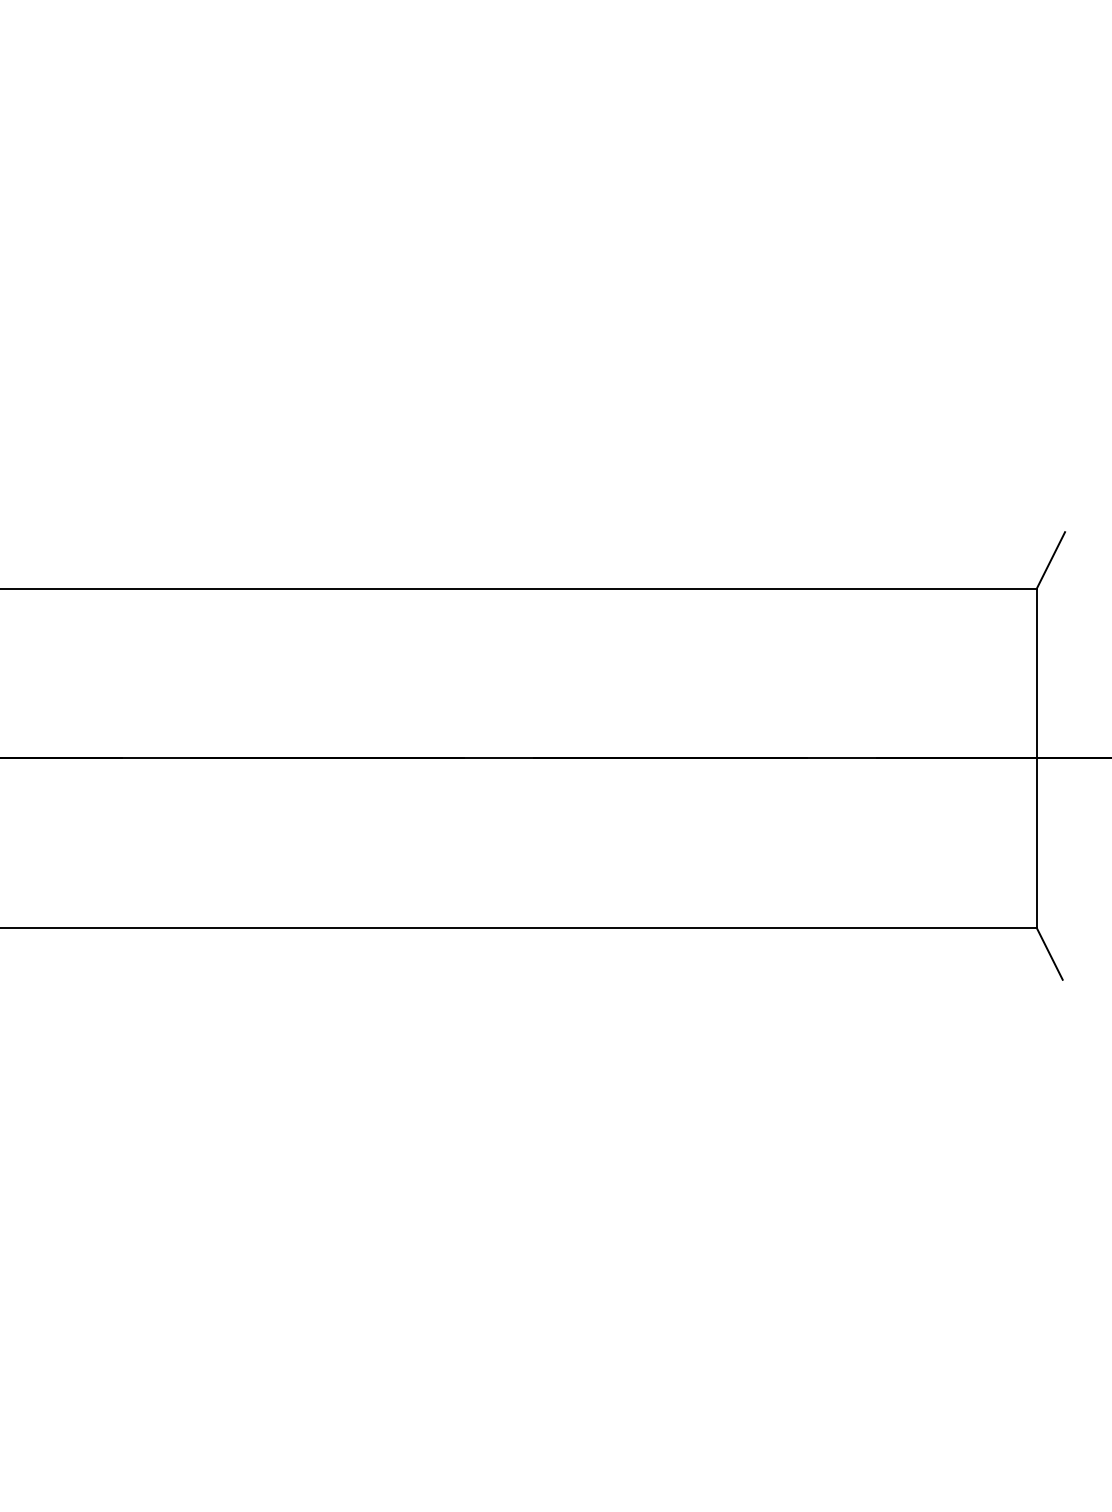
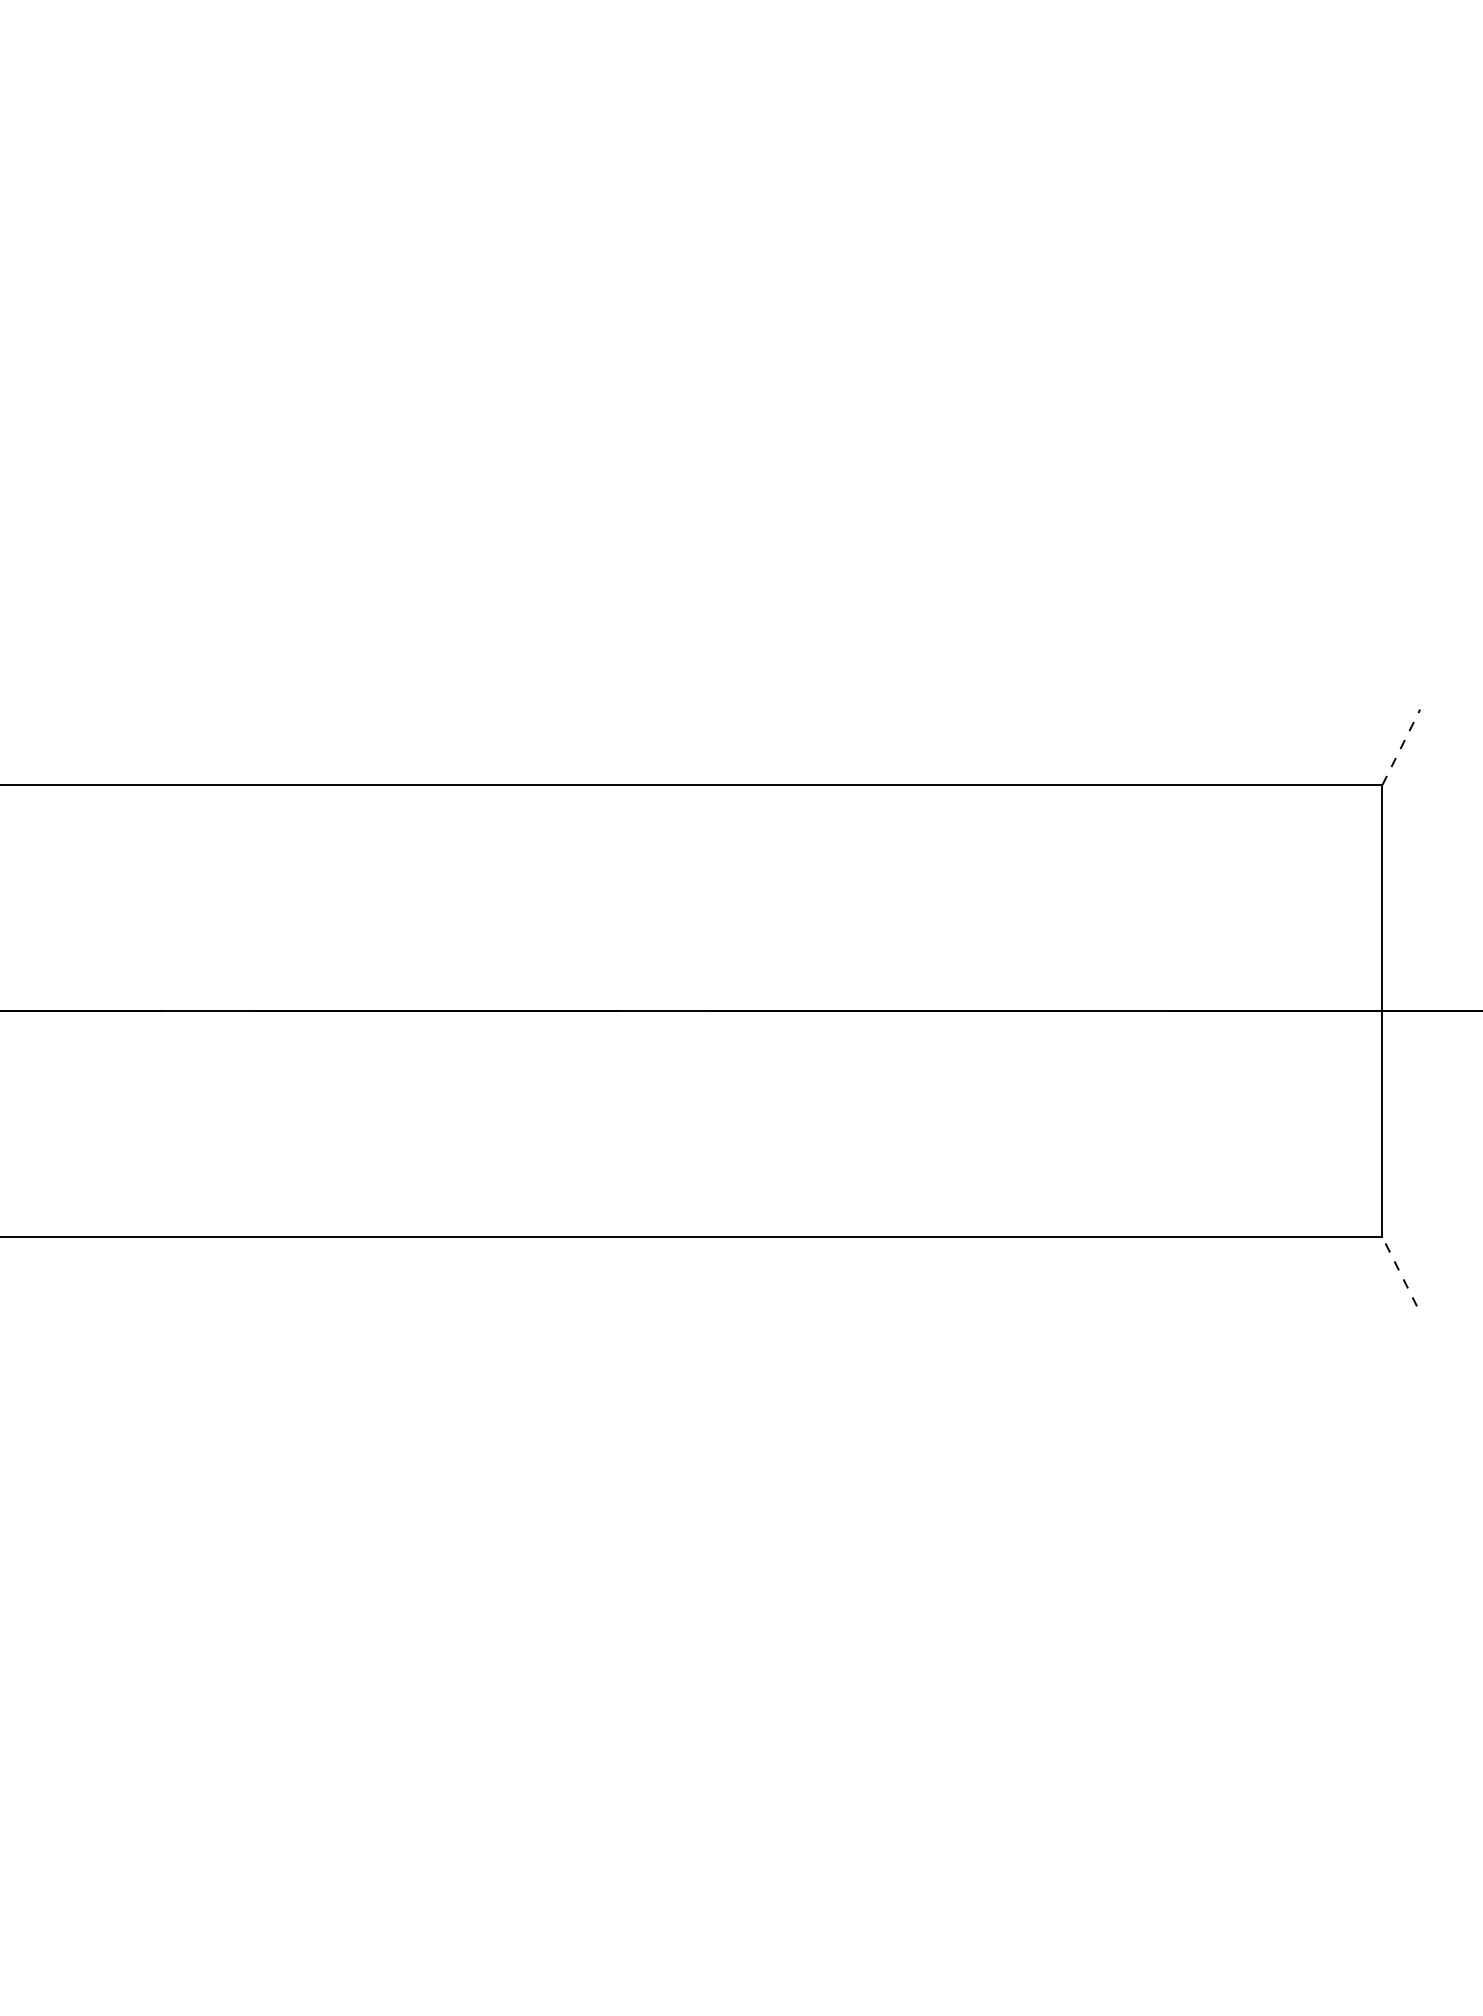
line: (1051, 559) -> (1401, 746), solid -> dashed
line: (1049, 953) -> (1399, 1271), solid -> dashed

